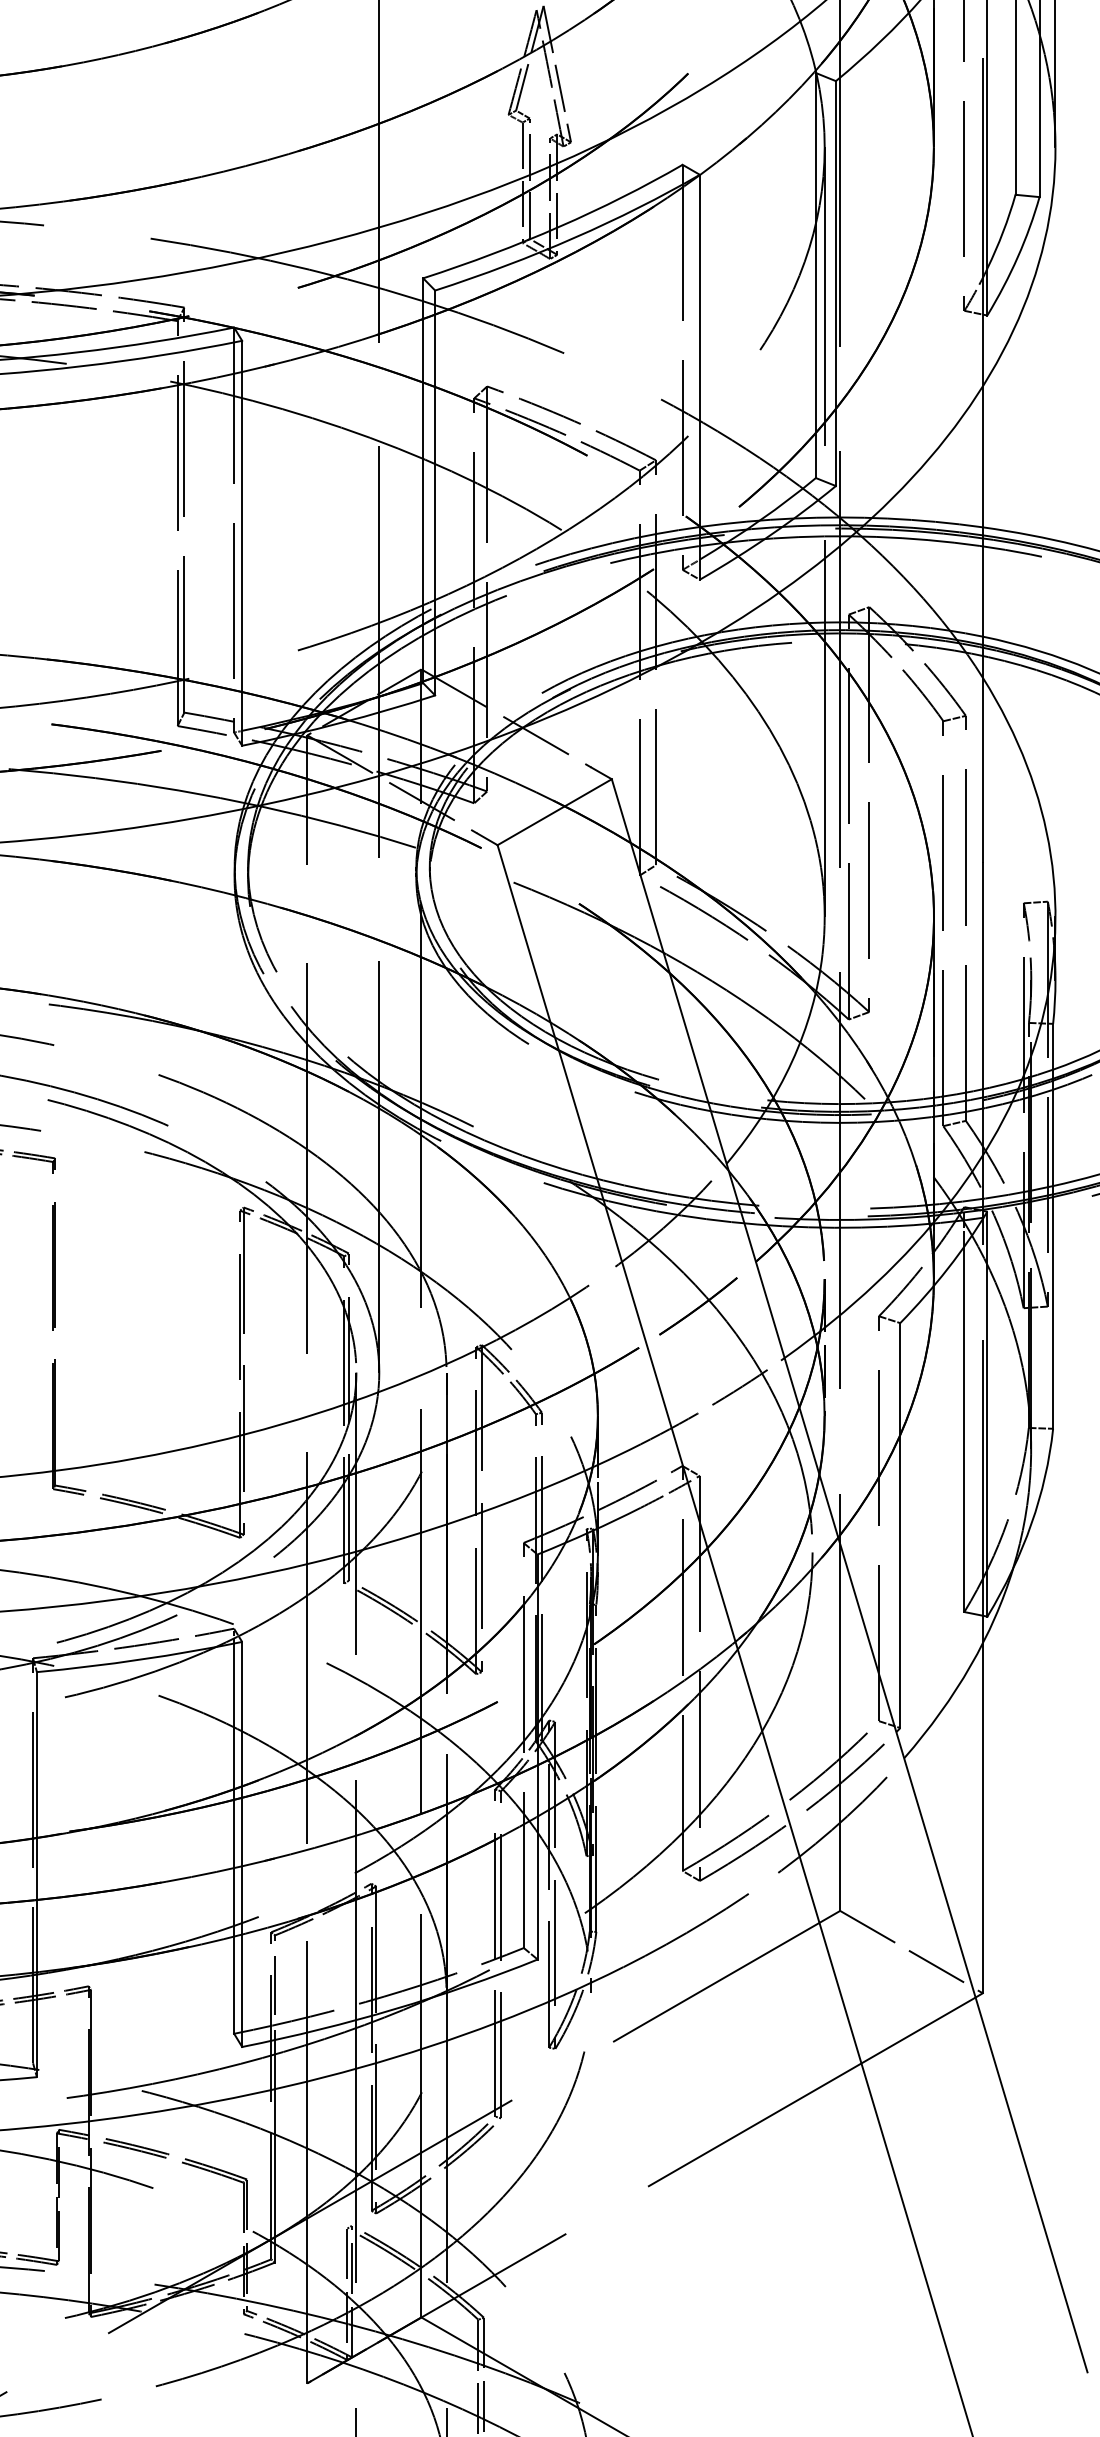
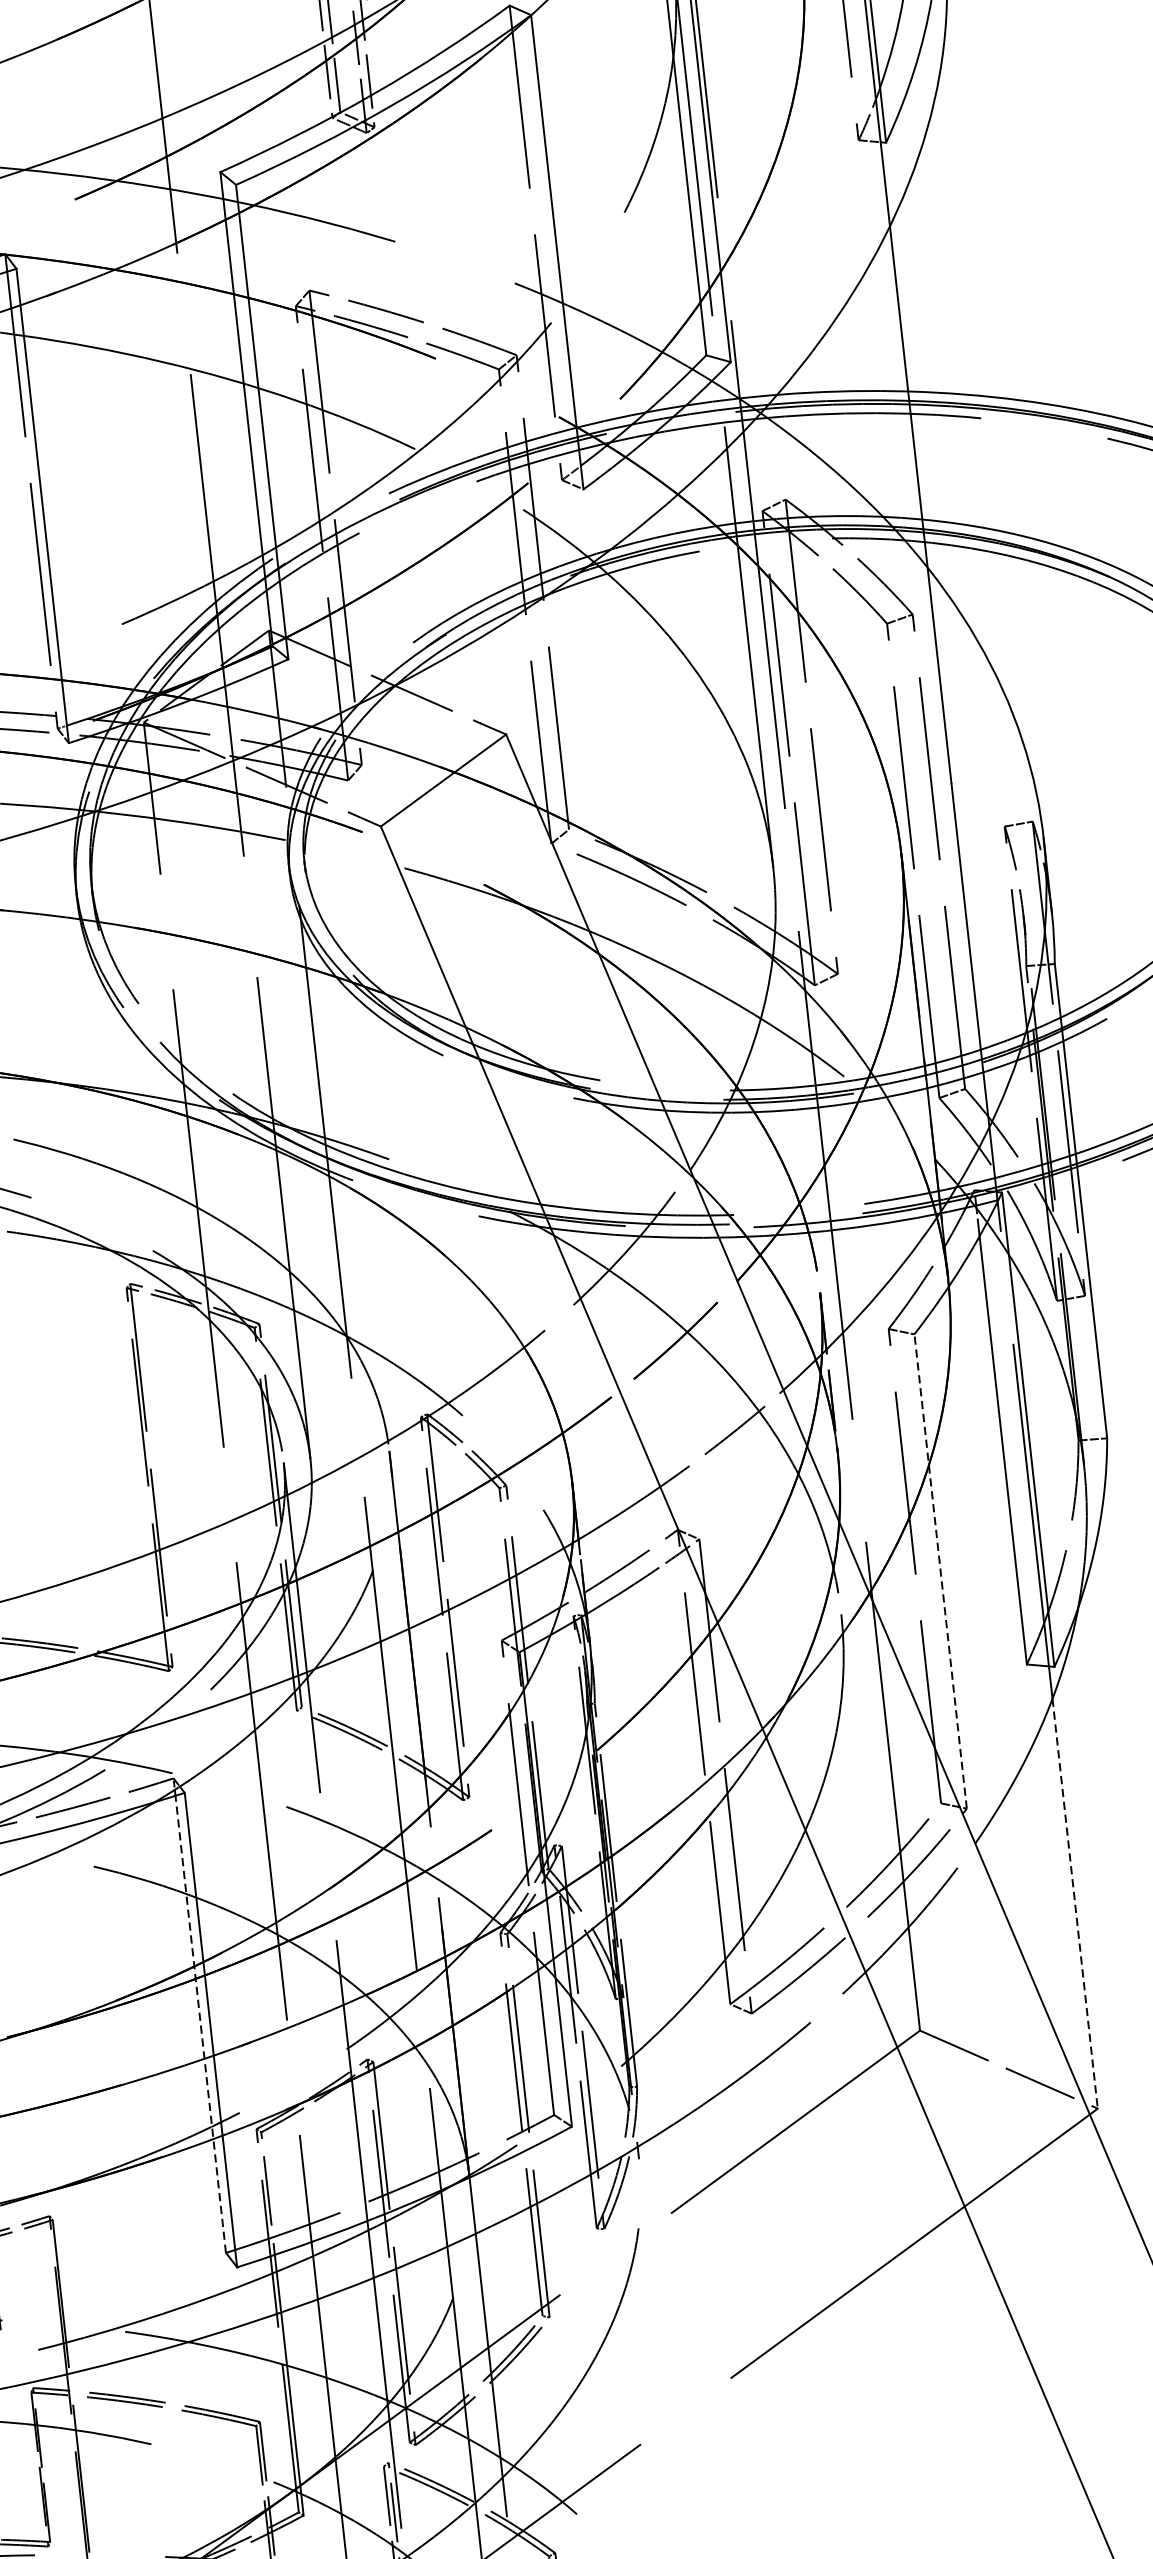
line: (900, 1525) -> (940, 1571), solid -> dashed
line: (982, 1818) -> (1074, 1903), solid -> dashed
line: (234, 1838) -> (201, 2024), solid -> dashed

